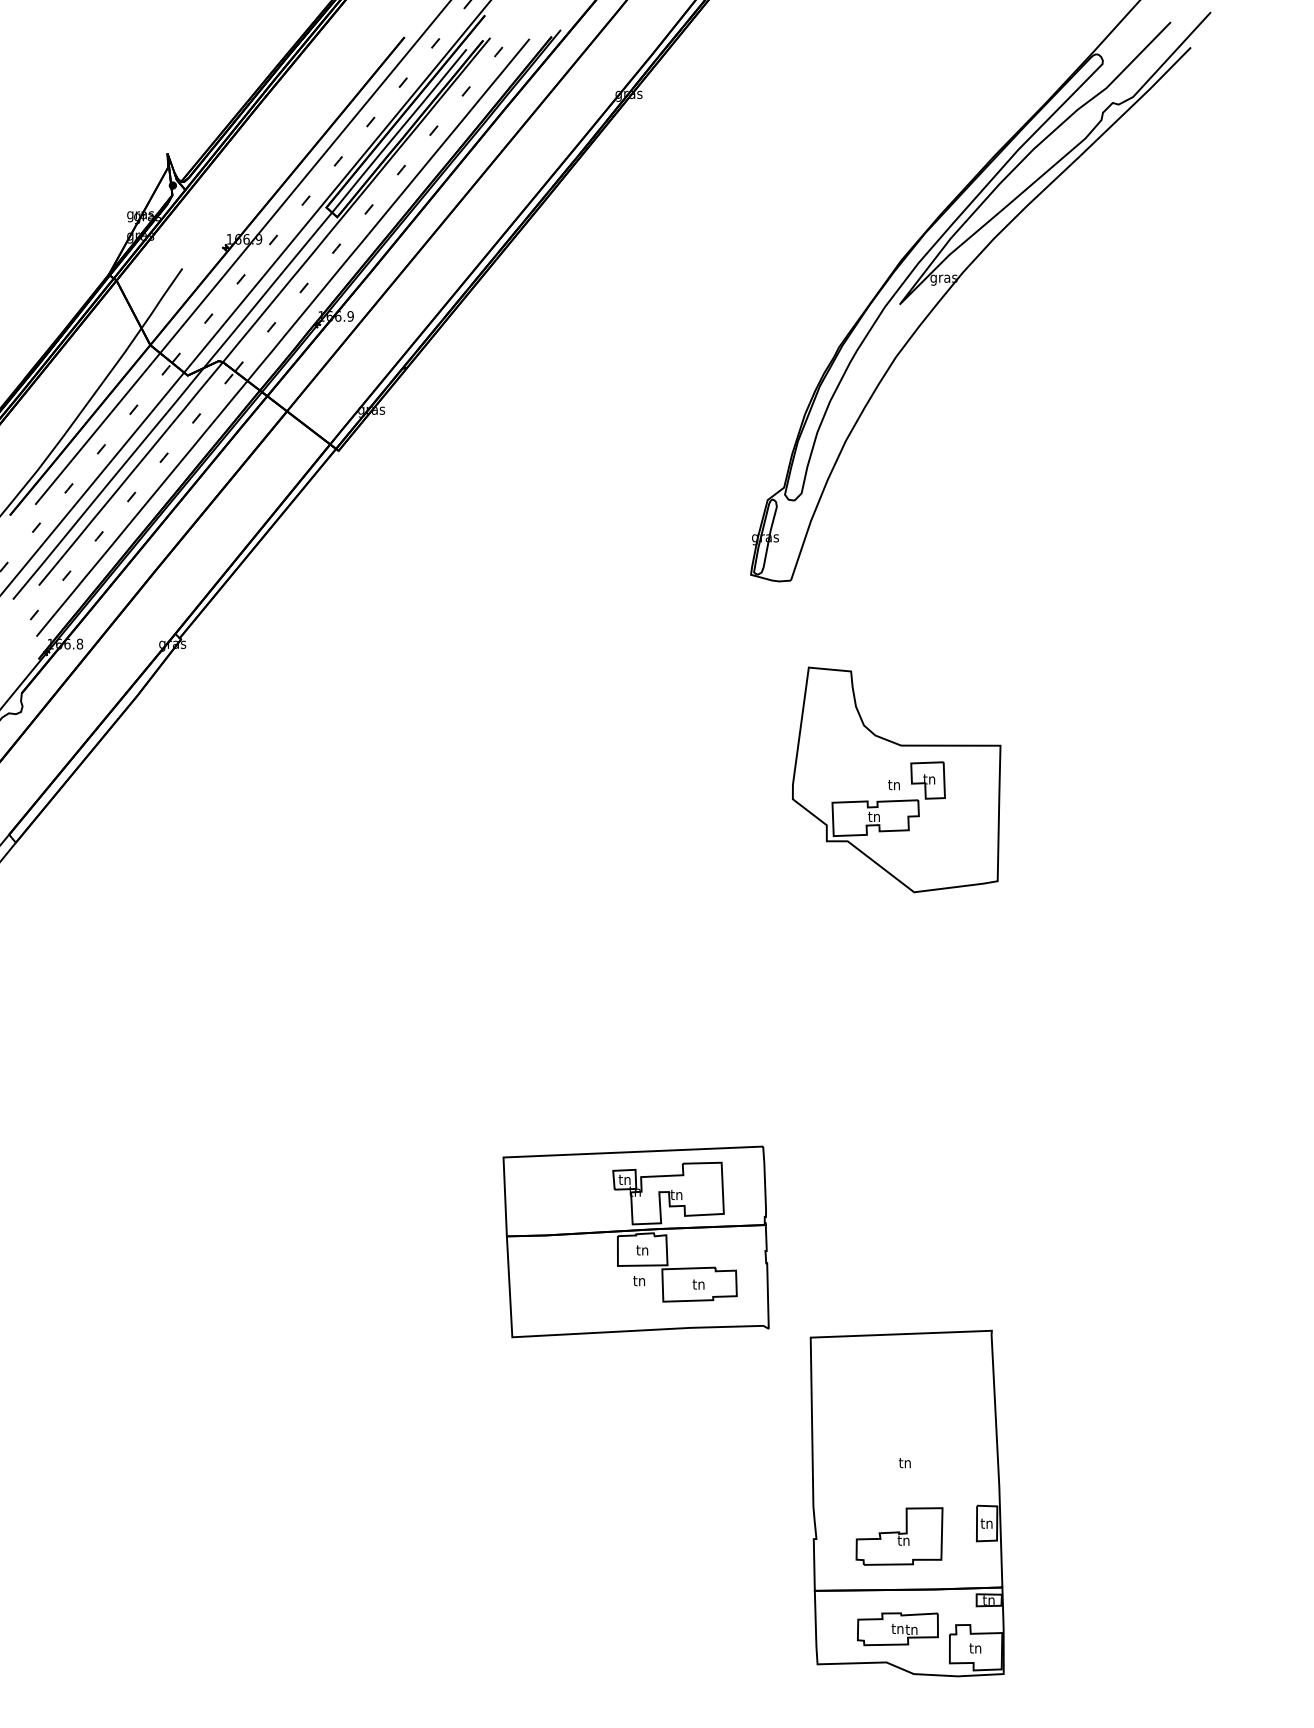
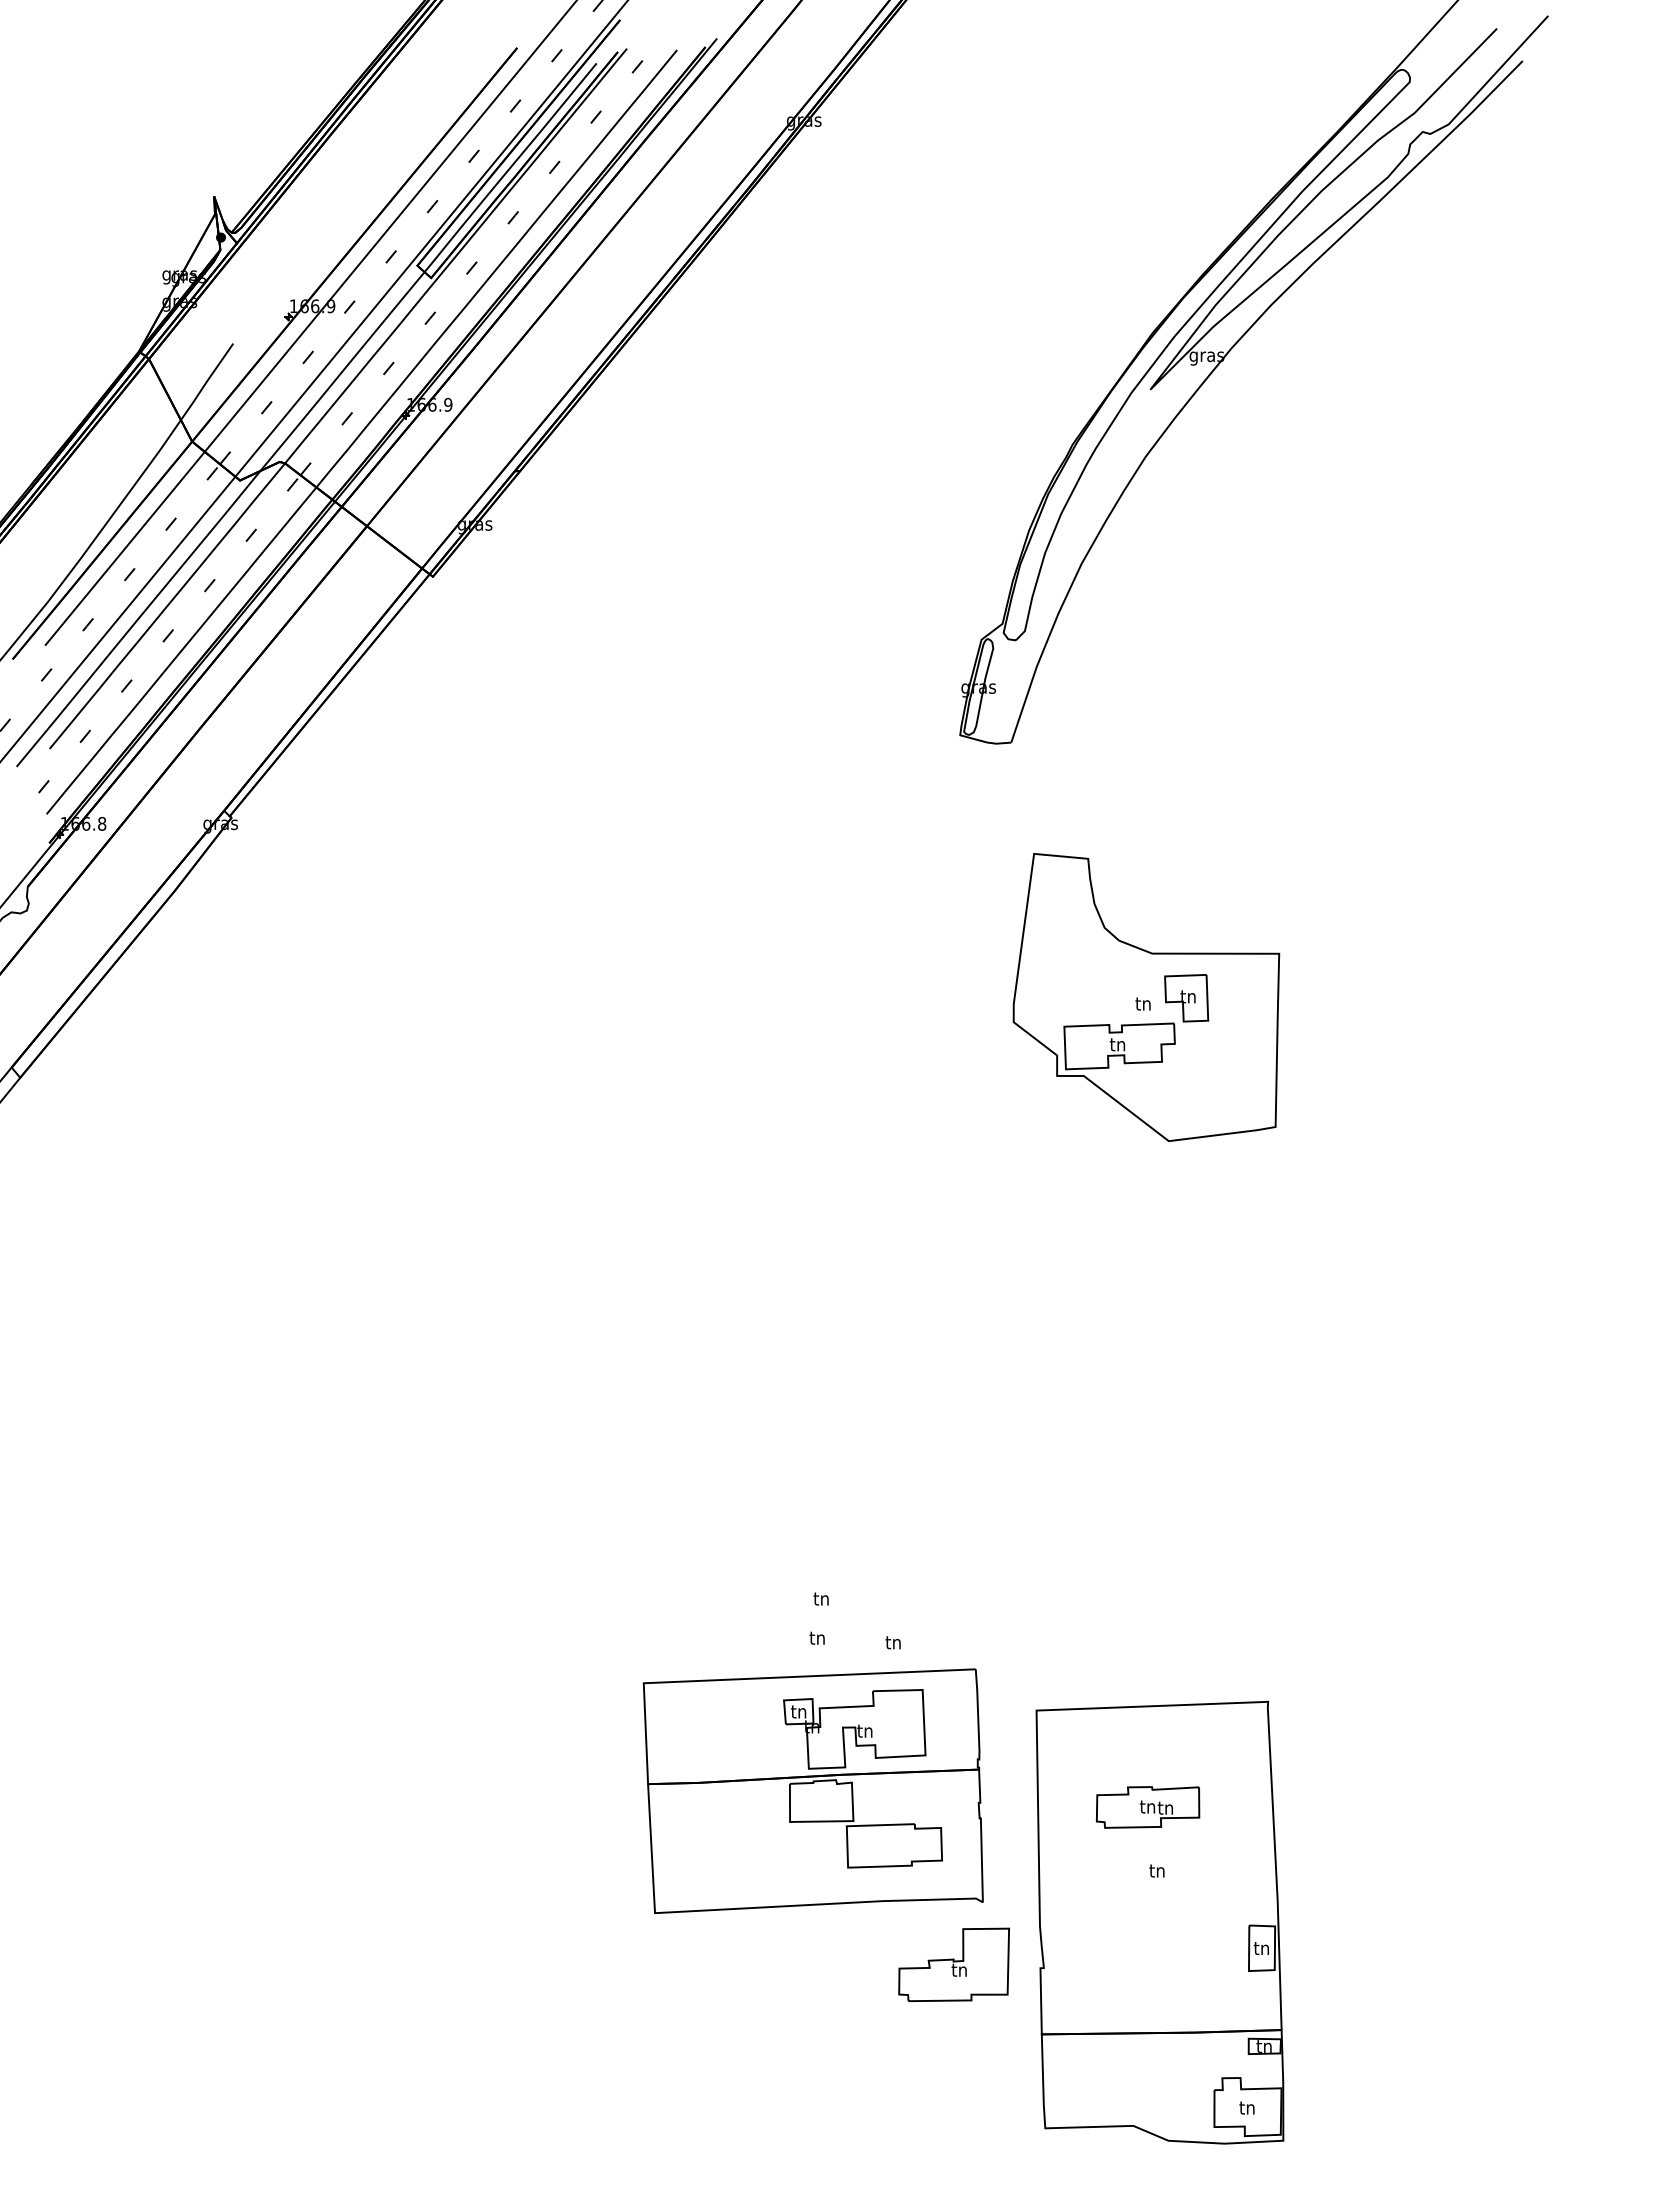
part: (635, 1242) -> (812, 1791), moved
part: (899, 1536) -> (953, 1964), moved
part: (898, 1629) -> (1148, 1807), moved

